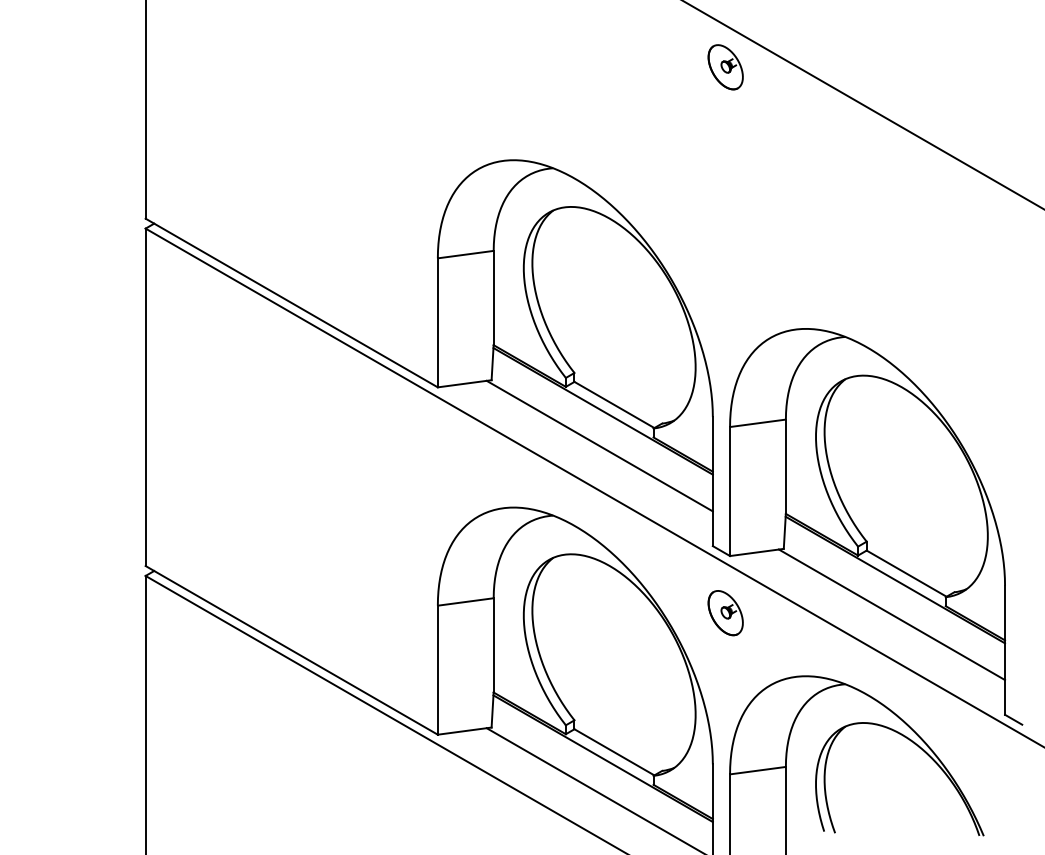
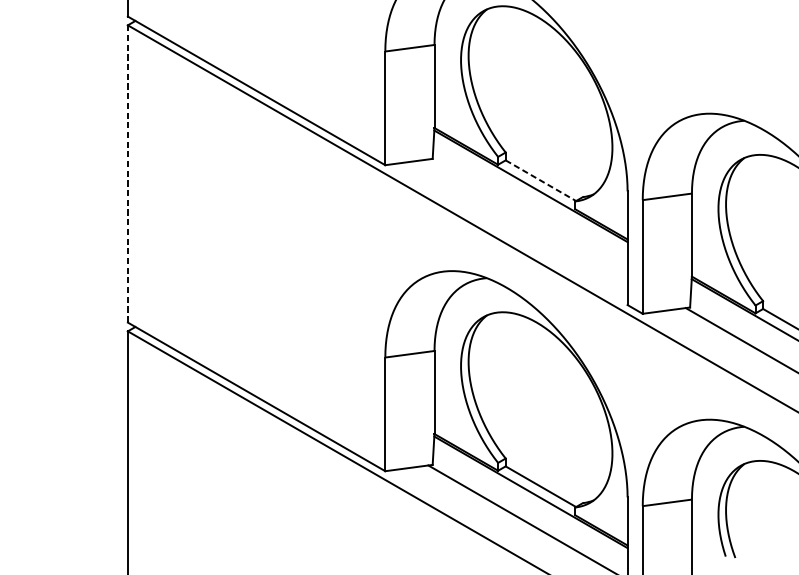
line: (145, 397) -> (127, 174), solid -> dashed
line: (614, 405) -> (540, 181), solid -> dashed
line: (599, 445) -> (527, 216), removed
part: (725, 613) -> (638, 364), removed

